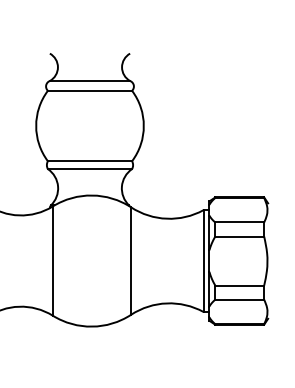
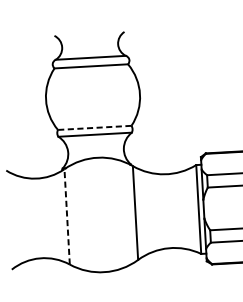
line: (89, 161) -> (94, 128), solid -> dashed
line: (52, 261) -> (66, 217), solid -> dashed

